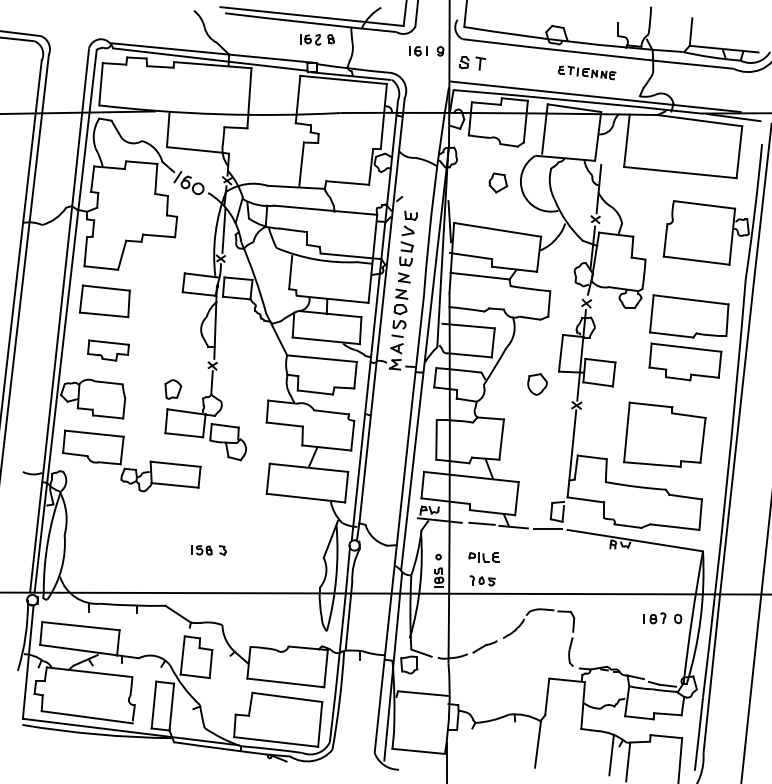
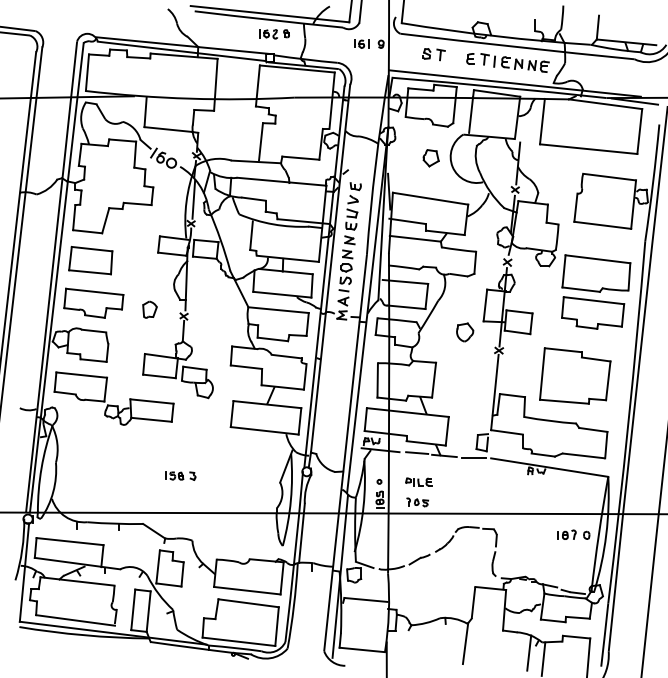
part: (472, 63) -> (433, 54), moved
part: (586, 72) -> (507, 62), size x1.67
part: (108, 349) -> (93, 302), size x1.67
part: (172, 389) -> (149, 309), moved

